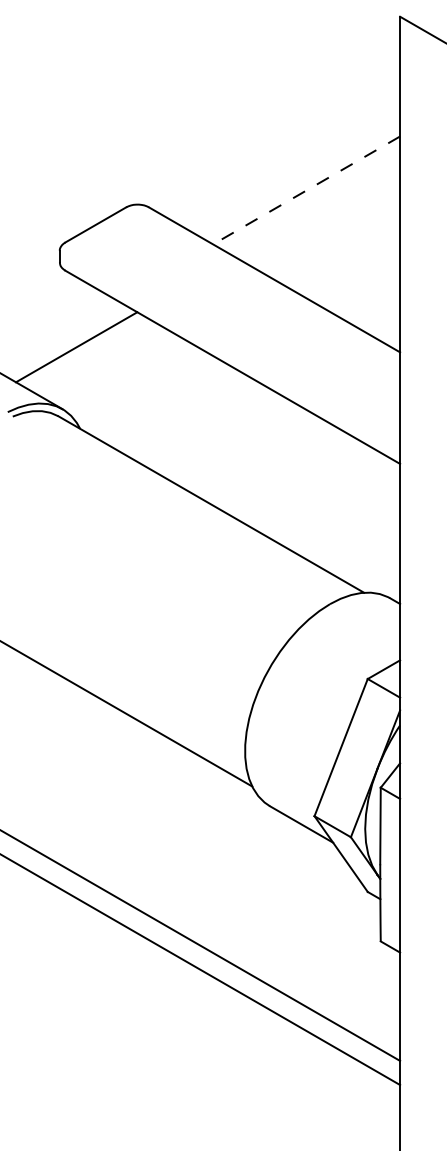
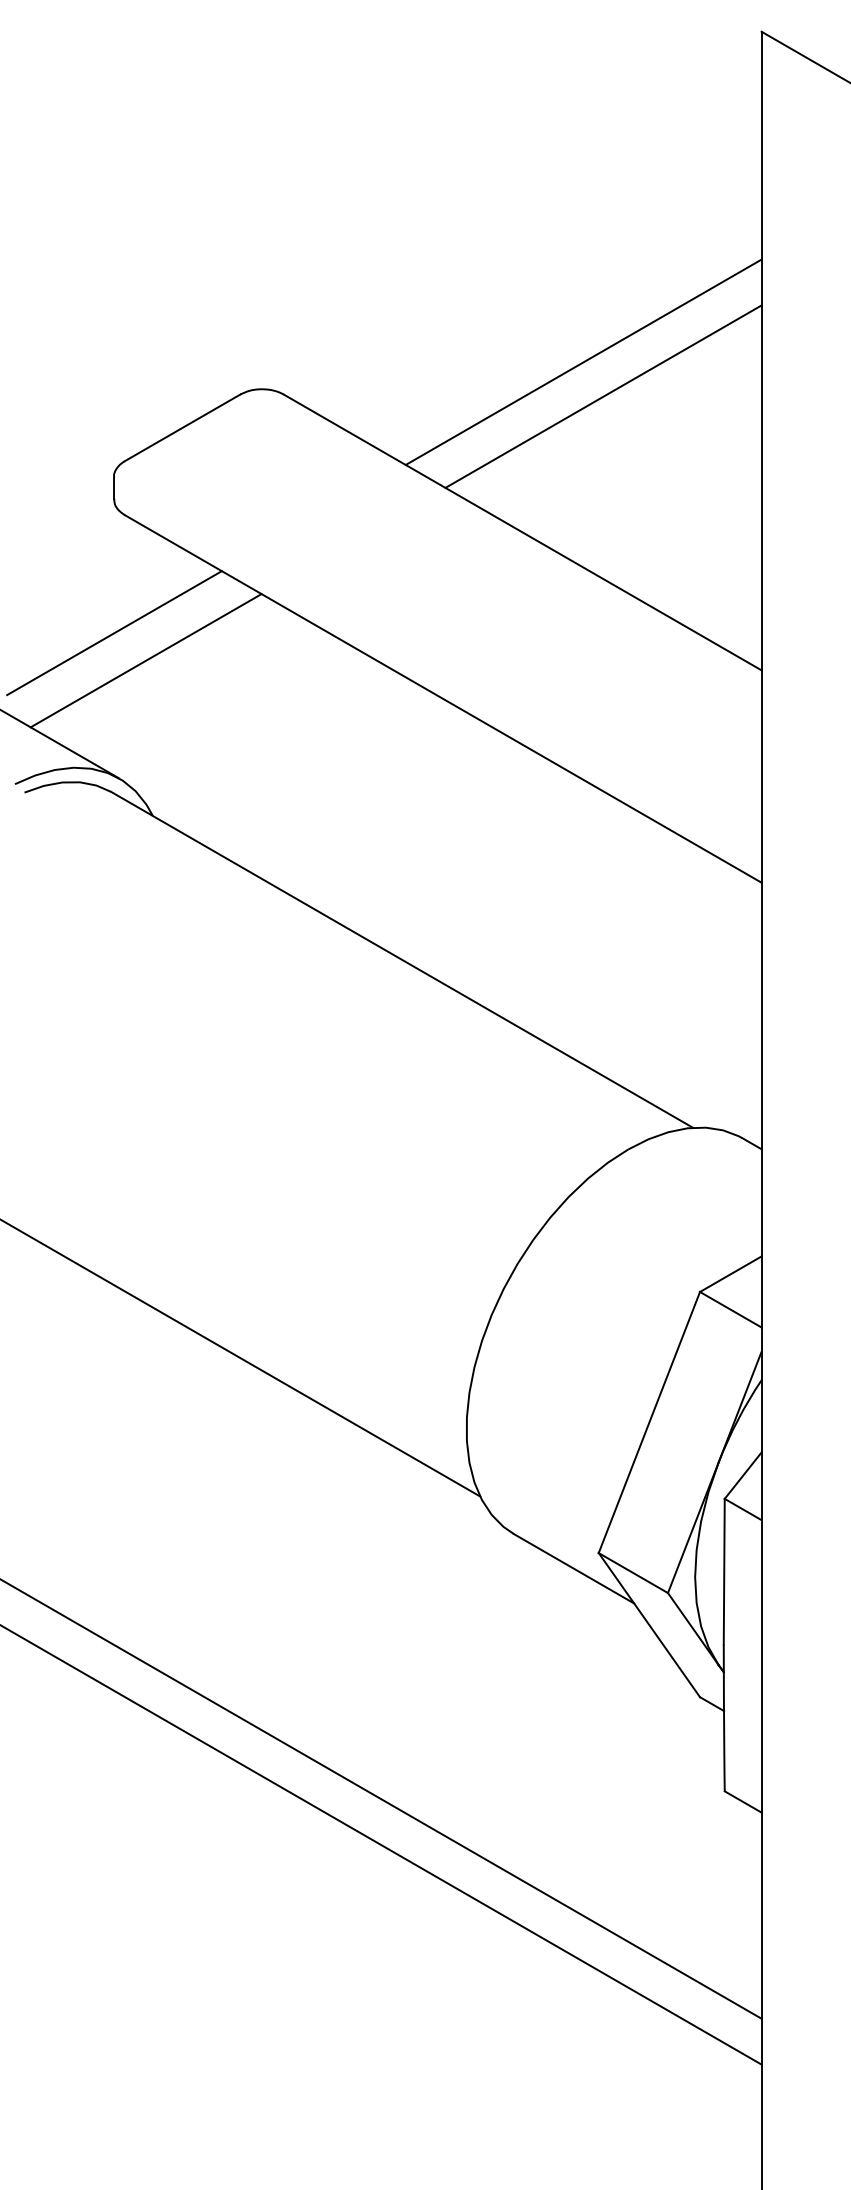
line: (306, 190) -> (583, 362), dashed -> solid
line: (317, 208) -> (604, 396), added
line: (59, 332) -> (113, 632), added

